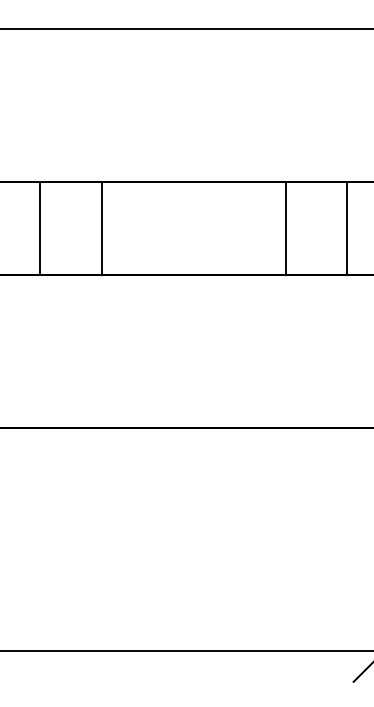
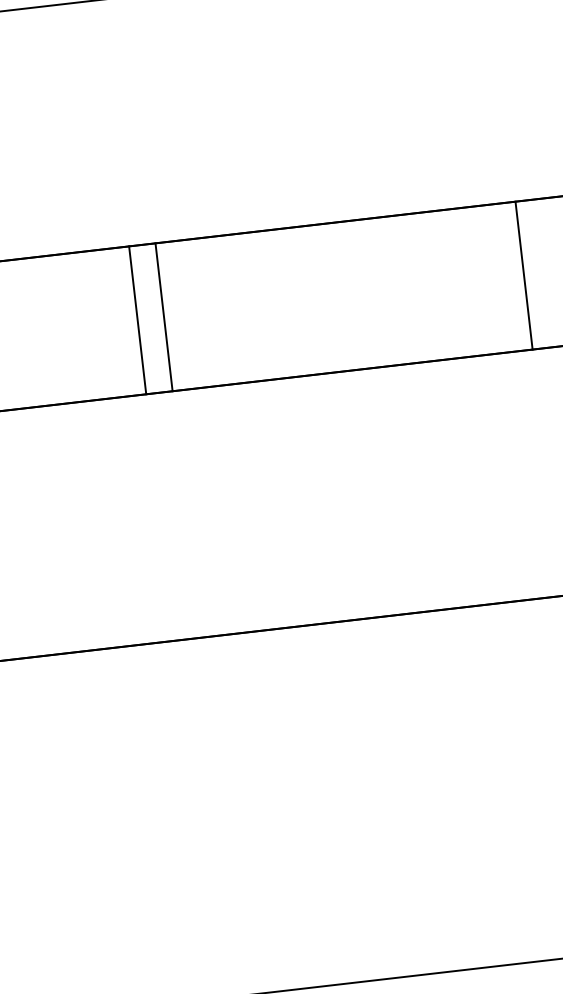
line: (40, 228) -> (138, 320), moved
line: (101, 228) -> (164, 317), moved
line: (285, 228) -> (523, 275), moved

